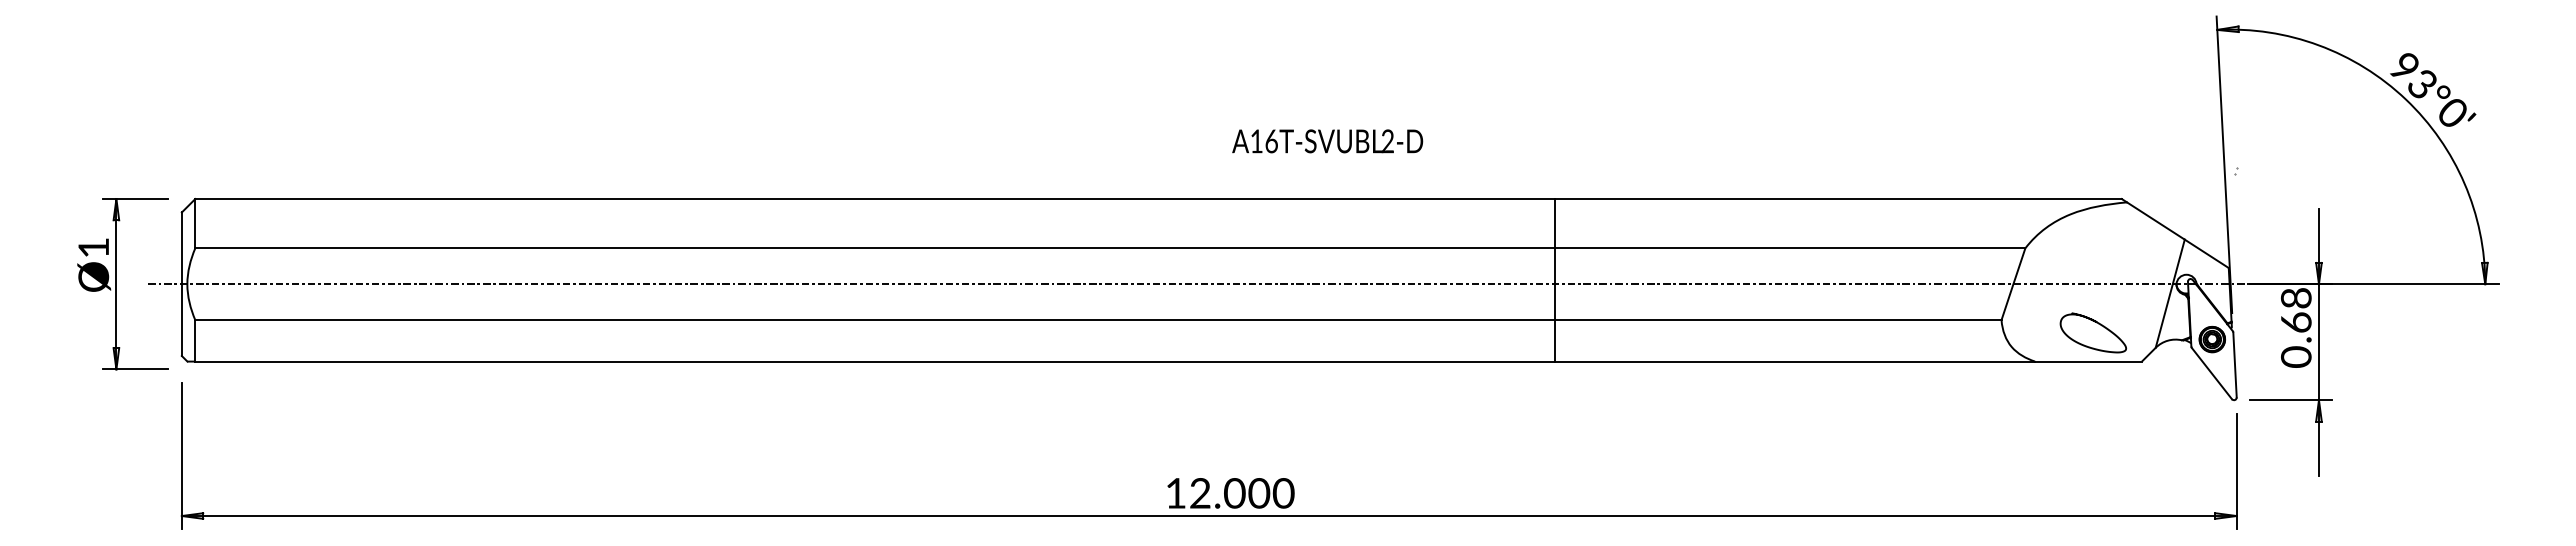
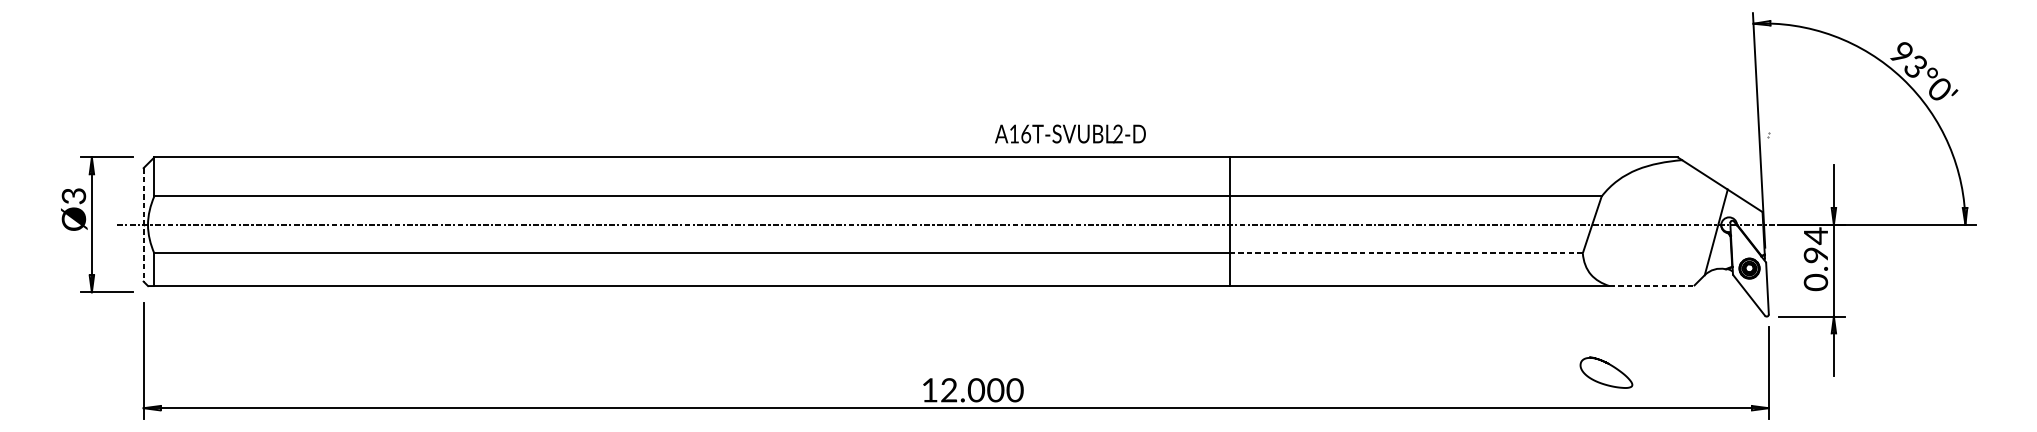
text: (1327, 141) -> (1070, 134), moved
text: (93, 248) -> (73, 196), Ø1 -> Ø3
line: (181, 284) -> (143, 225), solid -> dashed
text: (2296, 309) -> (1816, 244), 0.68 -> 0.94
line: (1777, 320) -> (1405, 253), solid -> dashed
curve: (2096, 323) -> (1608, 365), moved
line: (2089, 361) -> (1652, 285), solid -> dashed

